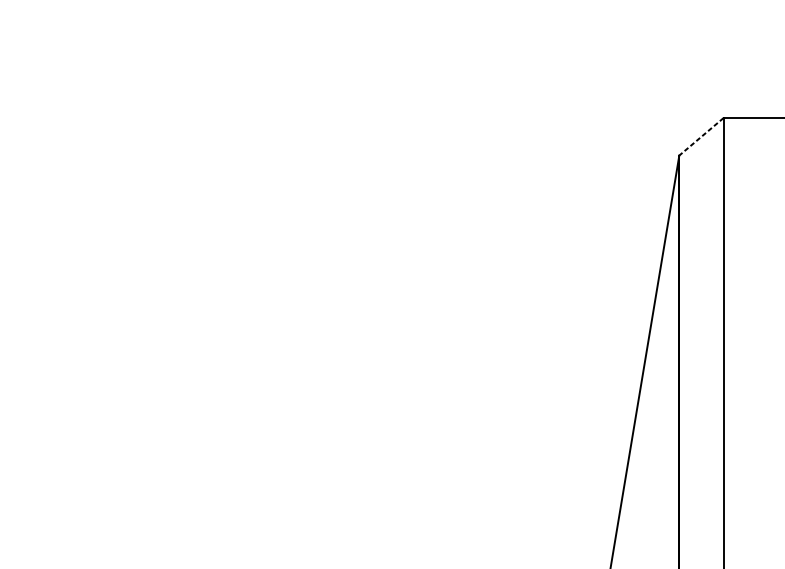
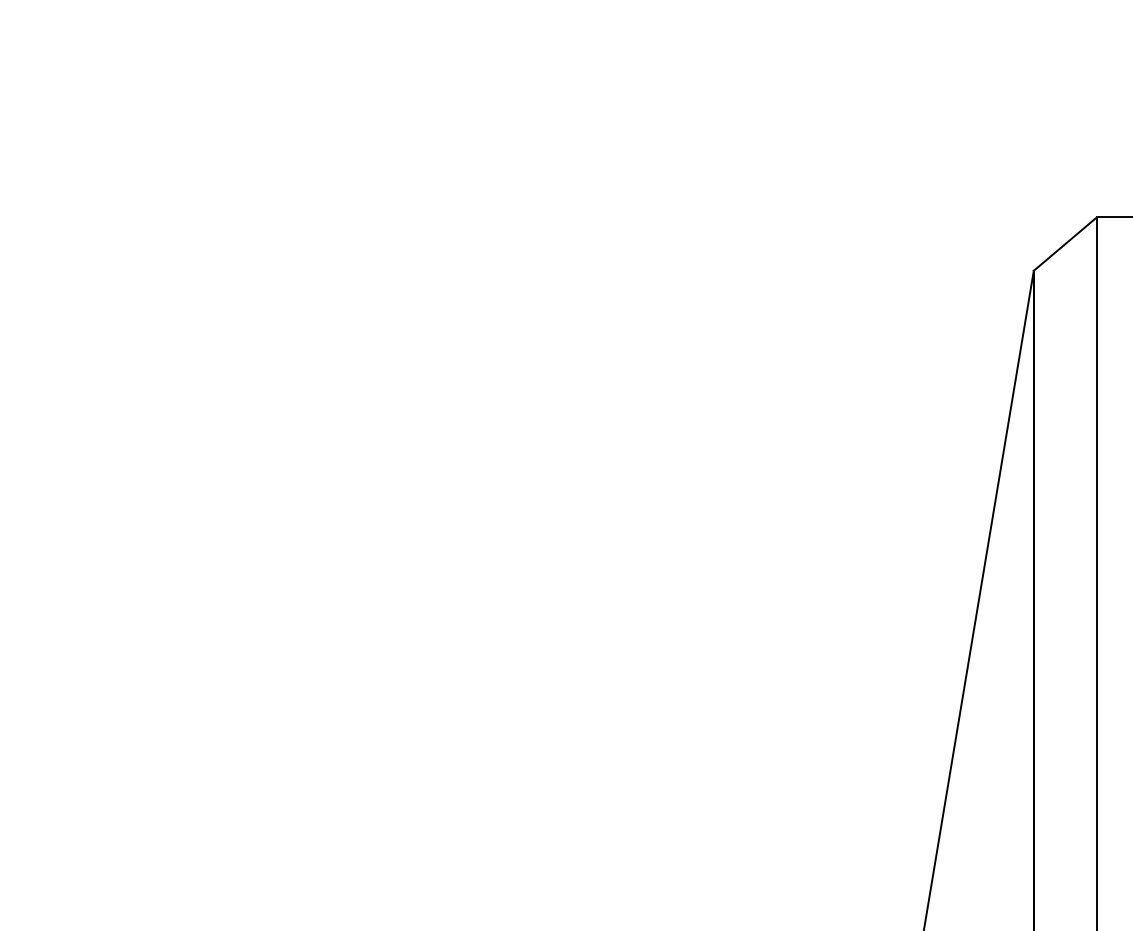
line: (701, 137) -> (1065, 244), dashed -> solid

